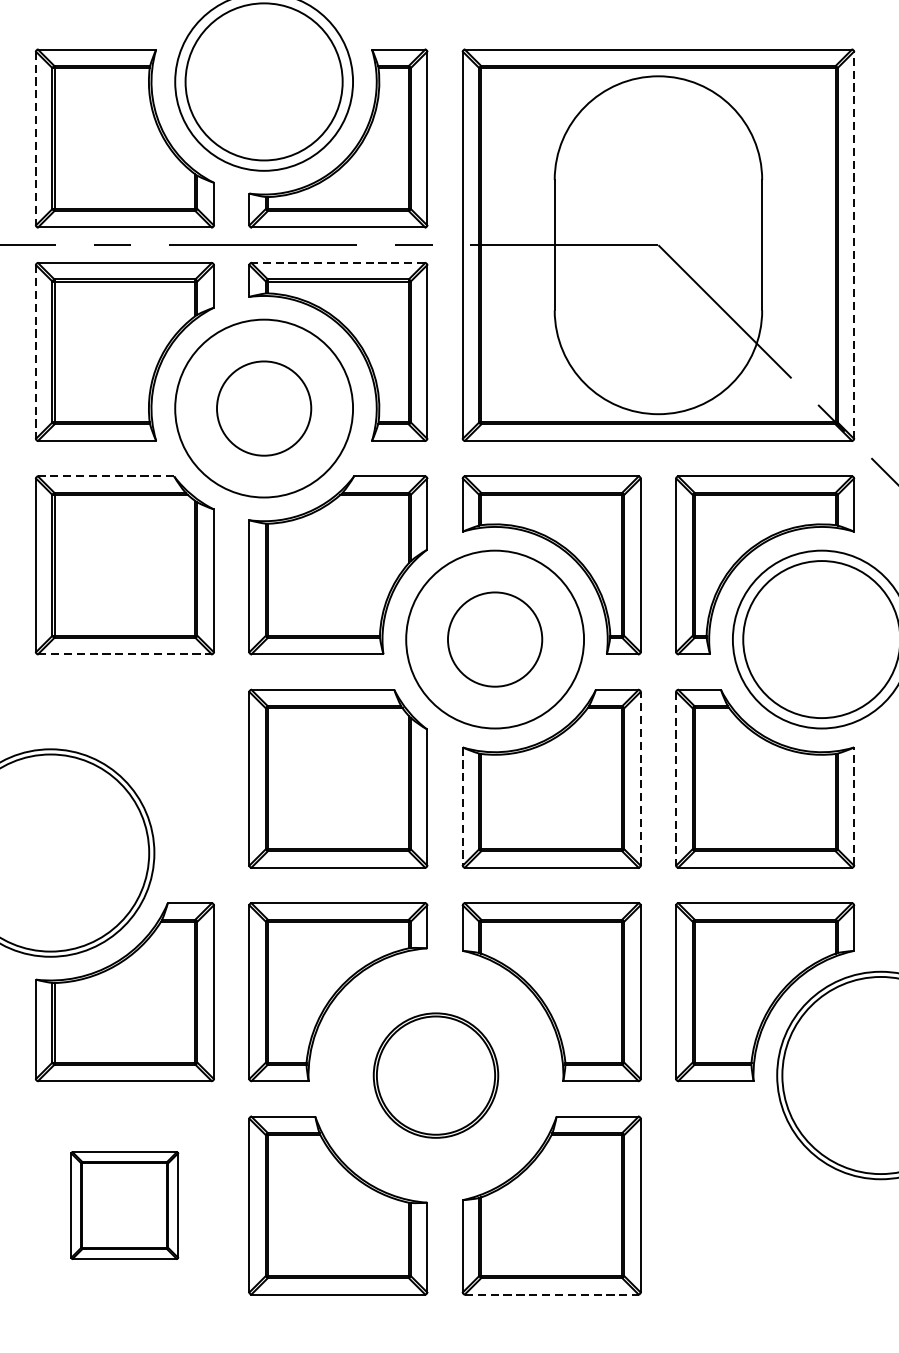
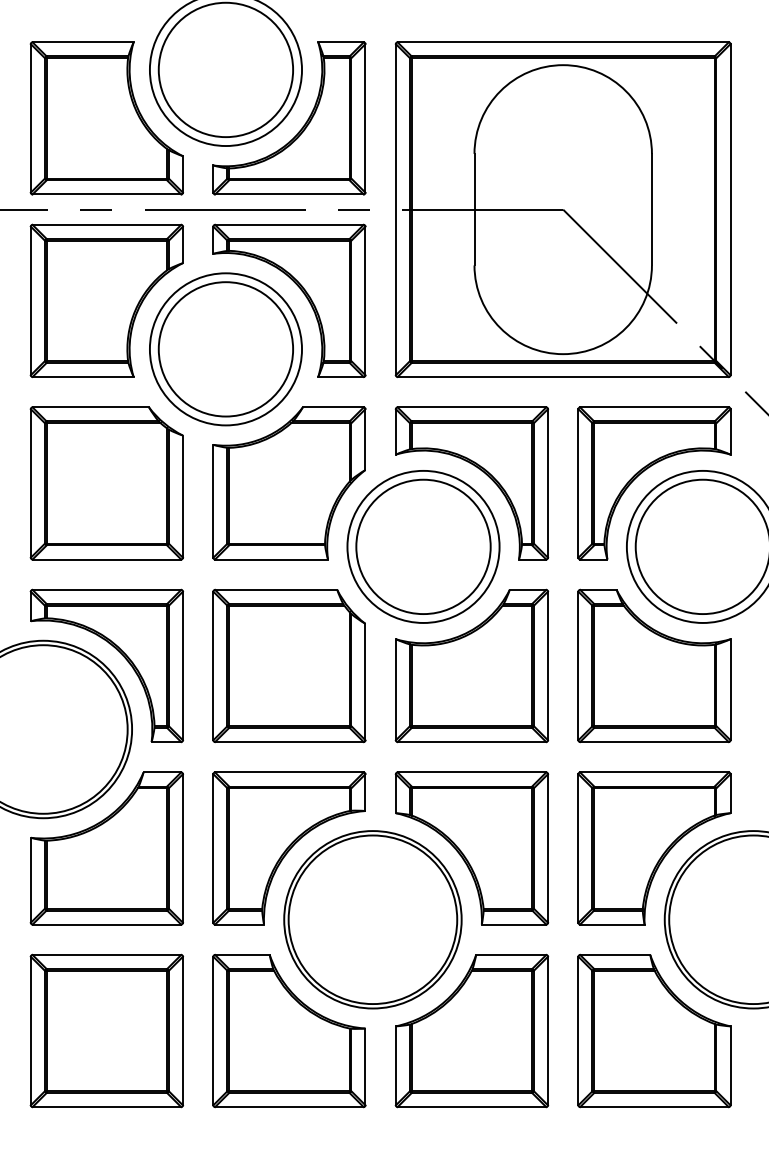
line: (35, 138) -> (30, 118), dashed -> solid
line: (854, 245) -> (730, 209), dashed -> solid
line: (337, 262) -> (288, 224), dashed -> solid
line: (35, 352) -> (30, 301), dashed -> solid
circle: (263, 408) -> (225, 349), size x1.67
line: (105, 476) -> (90, 407), dashed -> solid
circle: (495, 639) -> (423, 546), size x1.67
line: (125, 654) -> (107, 559), dashed -> solid
part: (139, 763) -> (119, 652), added
line: (641, 778) -> (548, 665), dashed -> solid
line: (676, 779) -> (578, 666), dashed -> solid
line: (462, 806) -> (395, 689), dashed -> solid
line: (854, 806) -> (730, 689), dashed -> solid
part: (435, 1075) -> (372, 919), size x1.67
part: (124, 1204) -> (106, 1030), size x1.67
part: (765, 1204) -> (654, 1030), added
line: (552, 1295) -> (472, 1107), dashed -> solid

